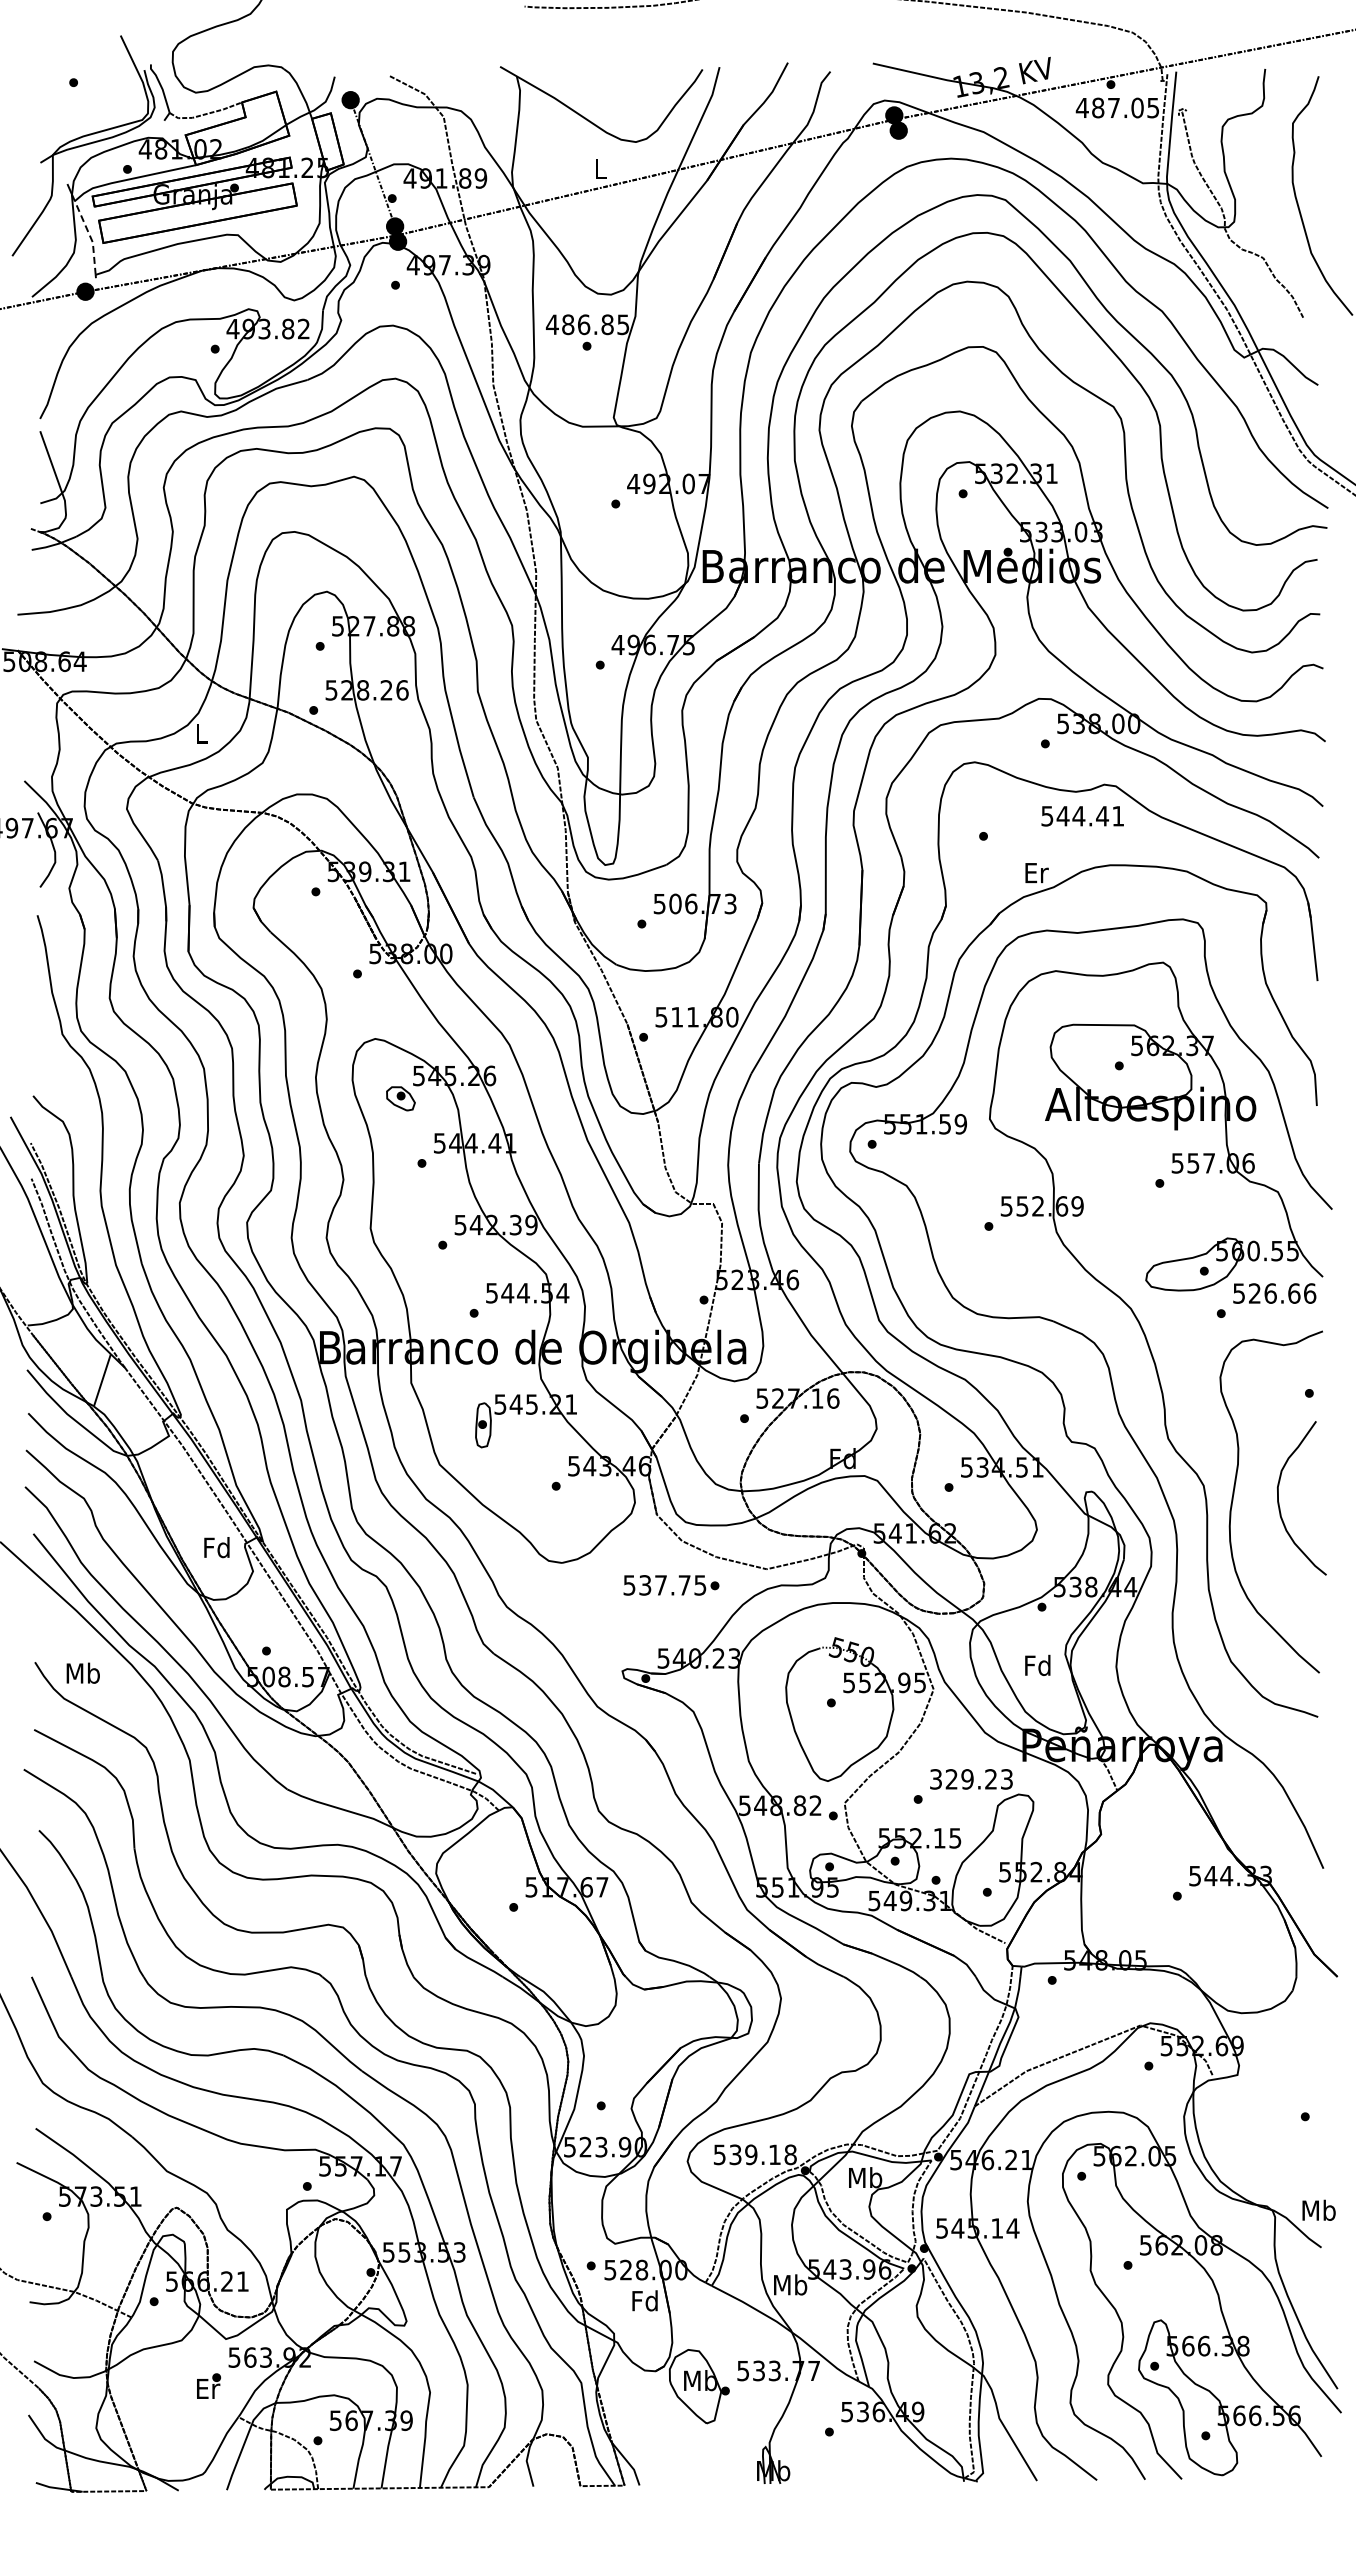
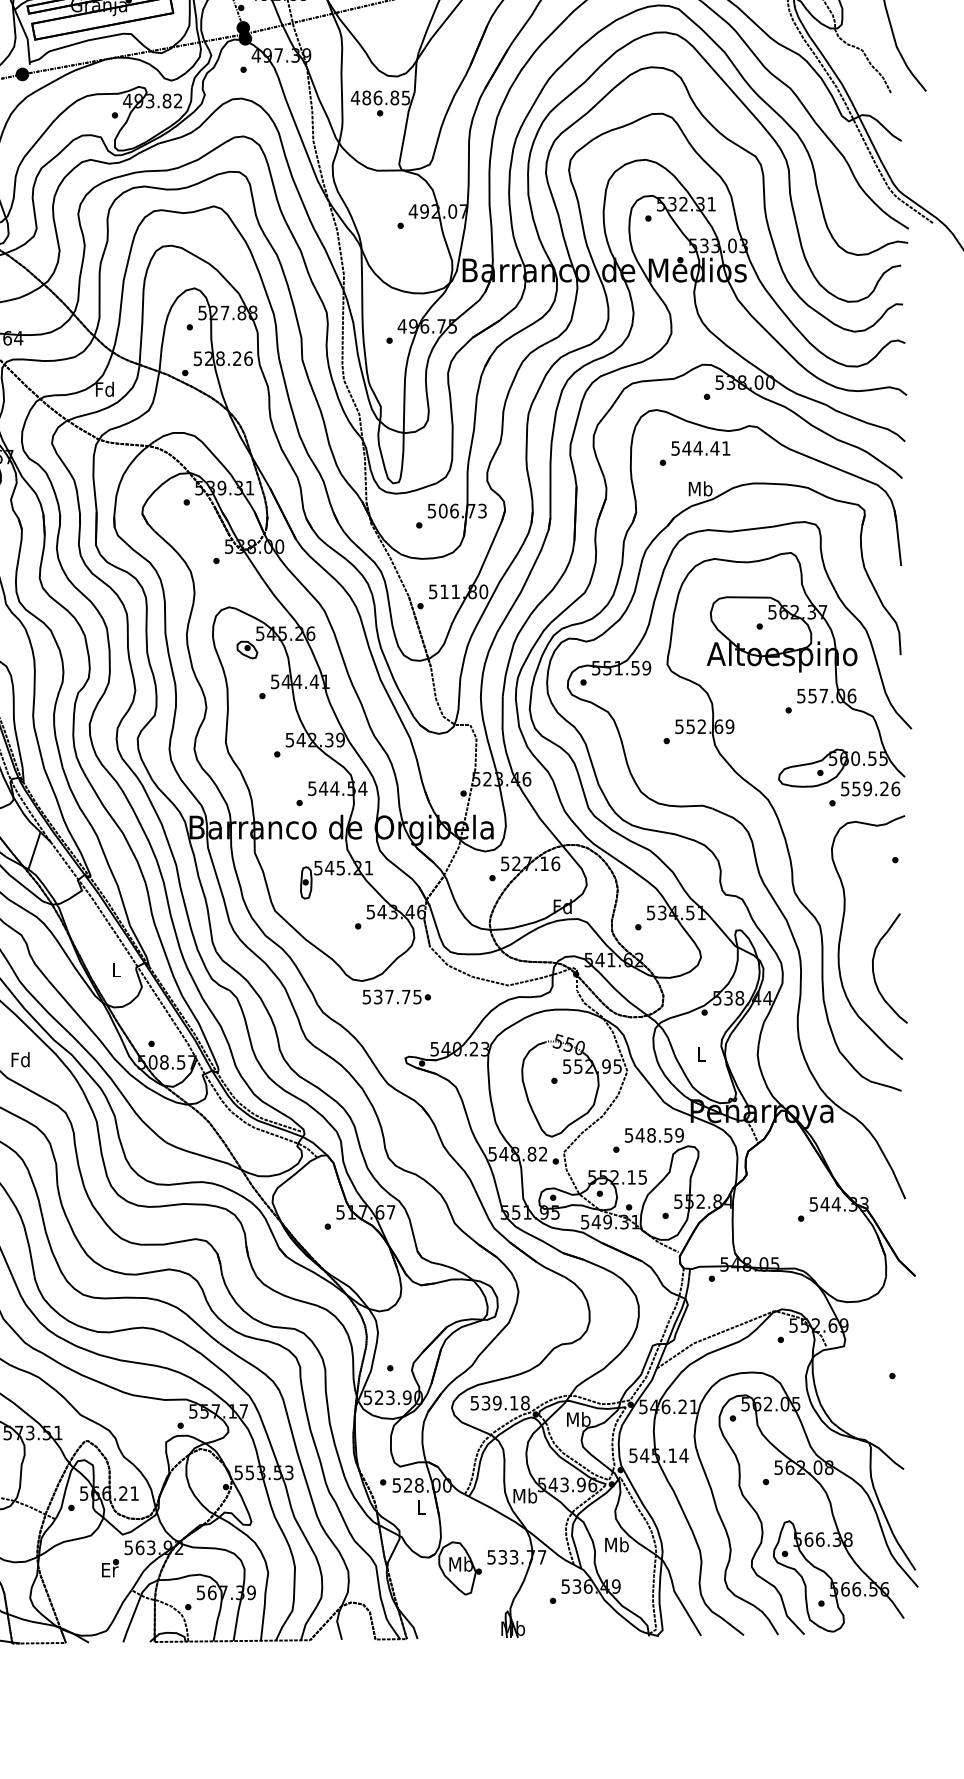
line: (90, 237) -> (26, 35), dashed -> solid
text: (200, 732) -> (104, 388), L -> Fd
text: (1082, 816) -> (700, 448), moved
text: (1036, 872) -> (700, 488), Er -> Mb
text: (1274, 1293) -> (870, 788), 526.66 -> 559.26
curve: (1279, 1502) -> (874, 971), moved
text: (216, 1547) -> (115, 970), Fd -> L
text: (671, 1585) -> (396, 997), moved
text: (1037, 1665) -> (701, 1054), Fd -> L
text: (82, 1672) -> (20, 1059), Mb -> Fd
text: (971, 1779) -> (654, 1135), 329.23 -> 548.59
text: (1318, 2209) -> (616, 1544), moved
text: (644, 2300) -> (421, 1507), Fd -> L

